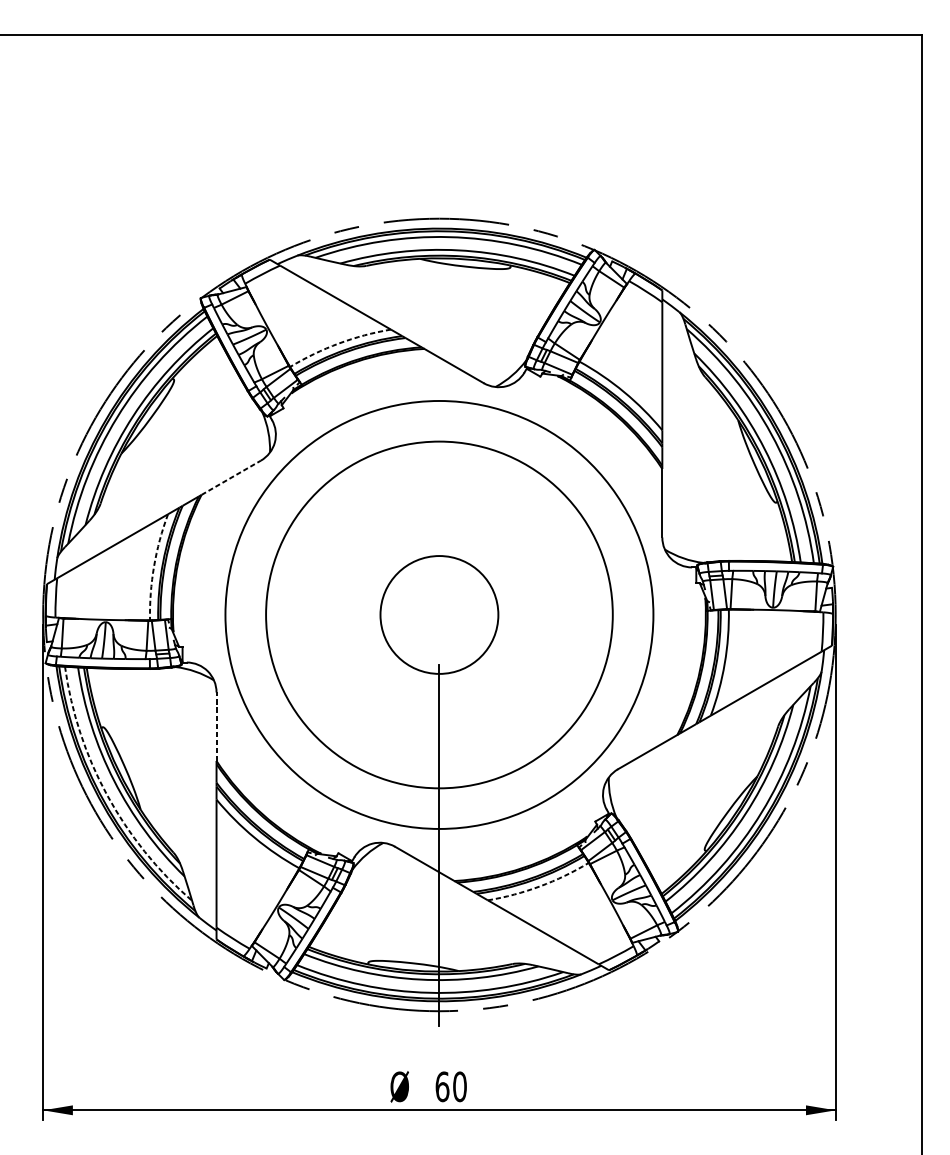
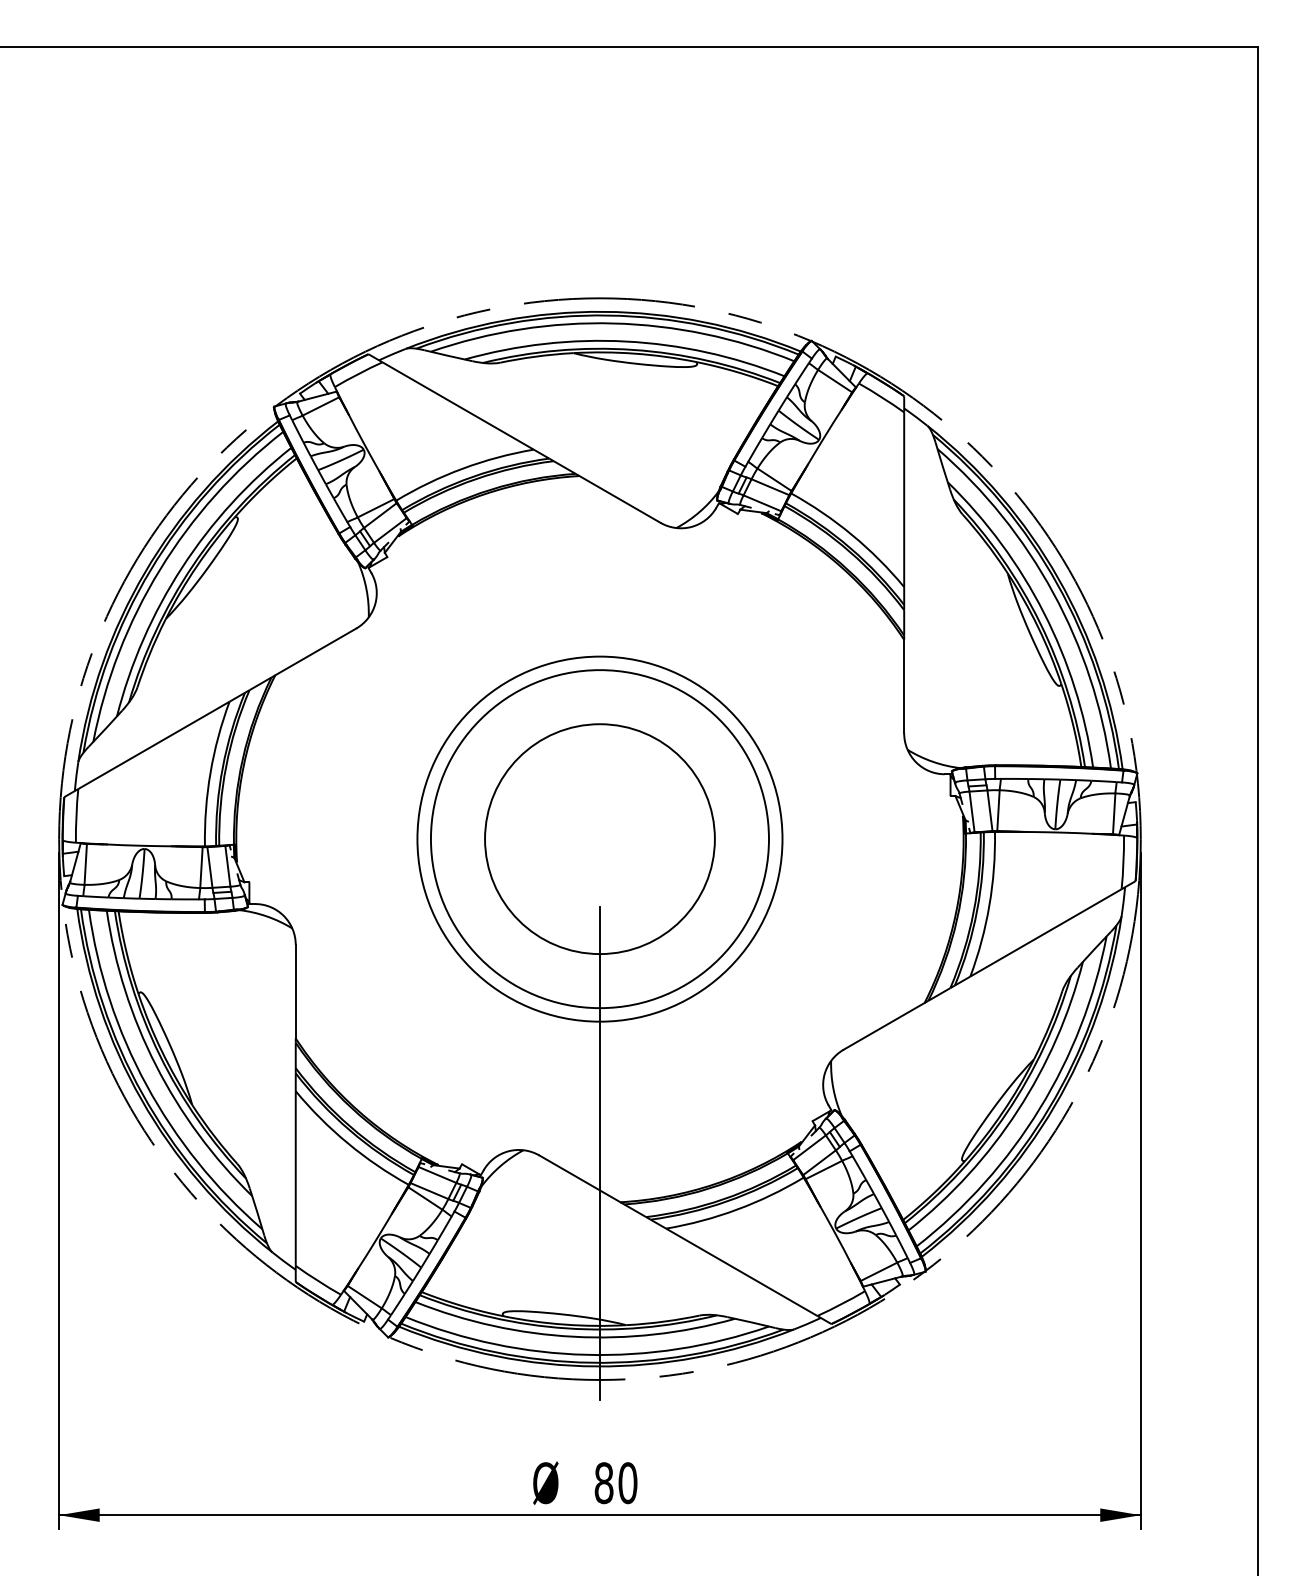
arc: (338, 343) -> (462, 468), dashed -> solid
line: (231, 477) -> (315, 651), dashed -> solid
arc: (154, 566) -> (210, 772), dashed -> solid
circle: (439, 614) -> (599, 838), size x0.62
circle: (439, 615) -> (599, 839), size x0.71
circle: (439, 615) -> (599, 839), size x1.43
line: (216, 726) -> (295, 991), dashed -> solid
arc: (107, 795) -> (146, 1085), dashed -> solid
arc: (540, 886) -> (737, 1209), dashed -> solid
text: (442, 1086) -> (603, 1482), 60 -> 80

